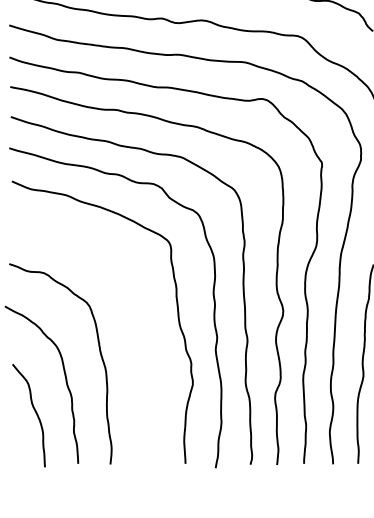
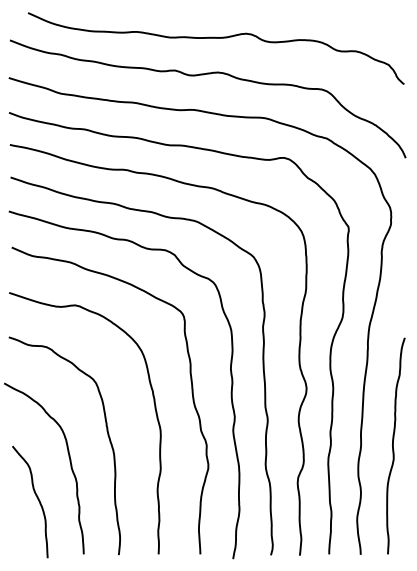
curve: (143, 330) -> (154, 409), added

